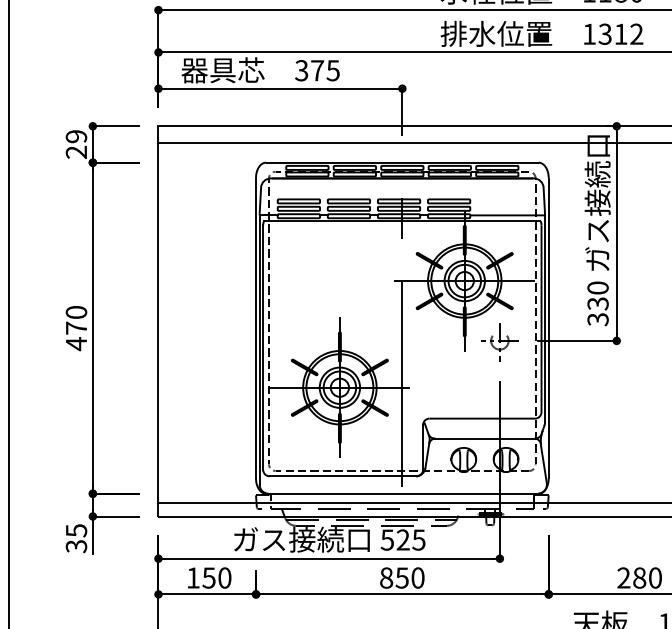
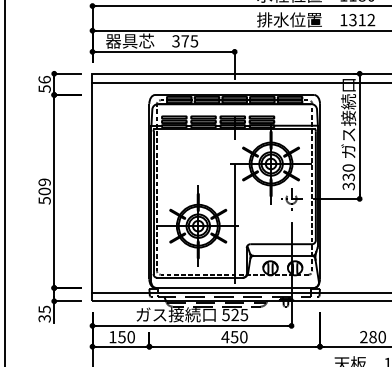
text: (76, 144) -> (44, 84), 29 -> 56
text: (76, 328) -> (44, 191), 470 -> 509
text: (386, 578) -> (225, 337), 850 -> 450

